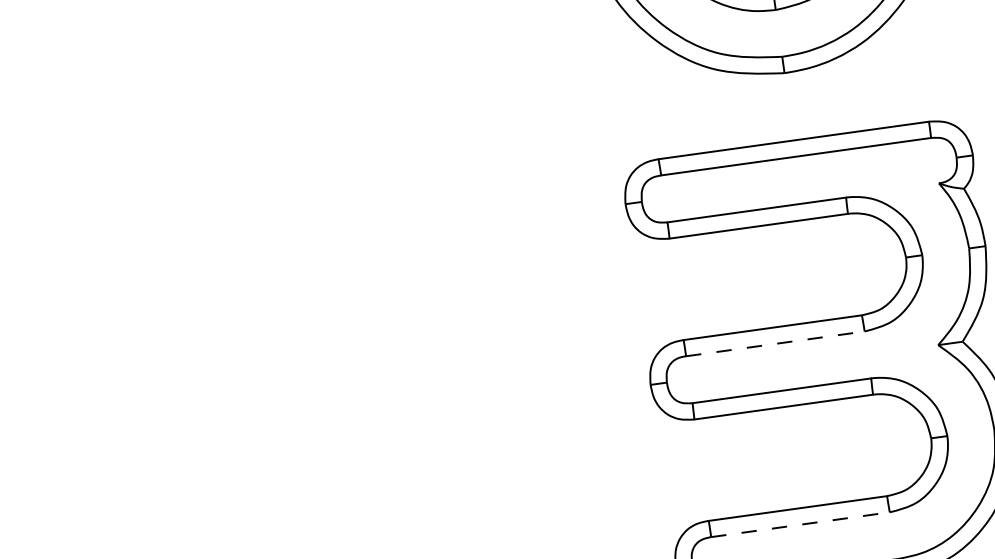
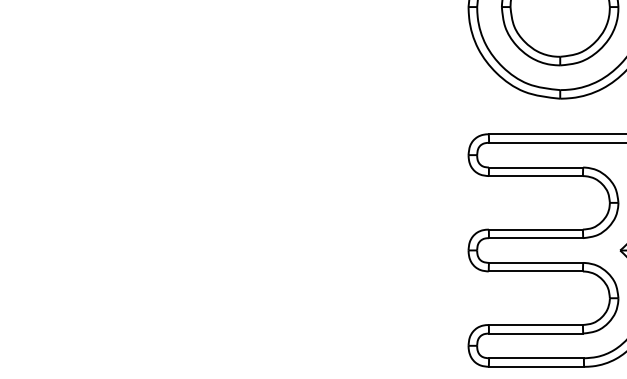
line: (776, 344) -> (536, 238), dashed -> solid
line: (801, 524) -> (536, 333), dashed -> solid

